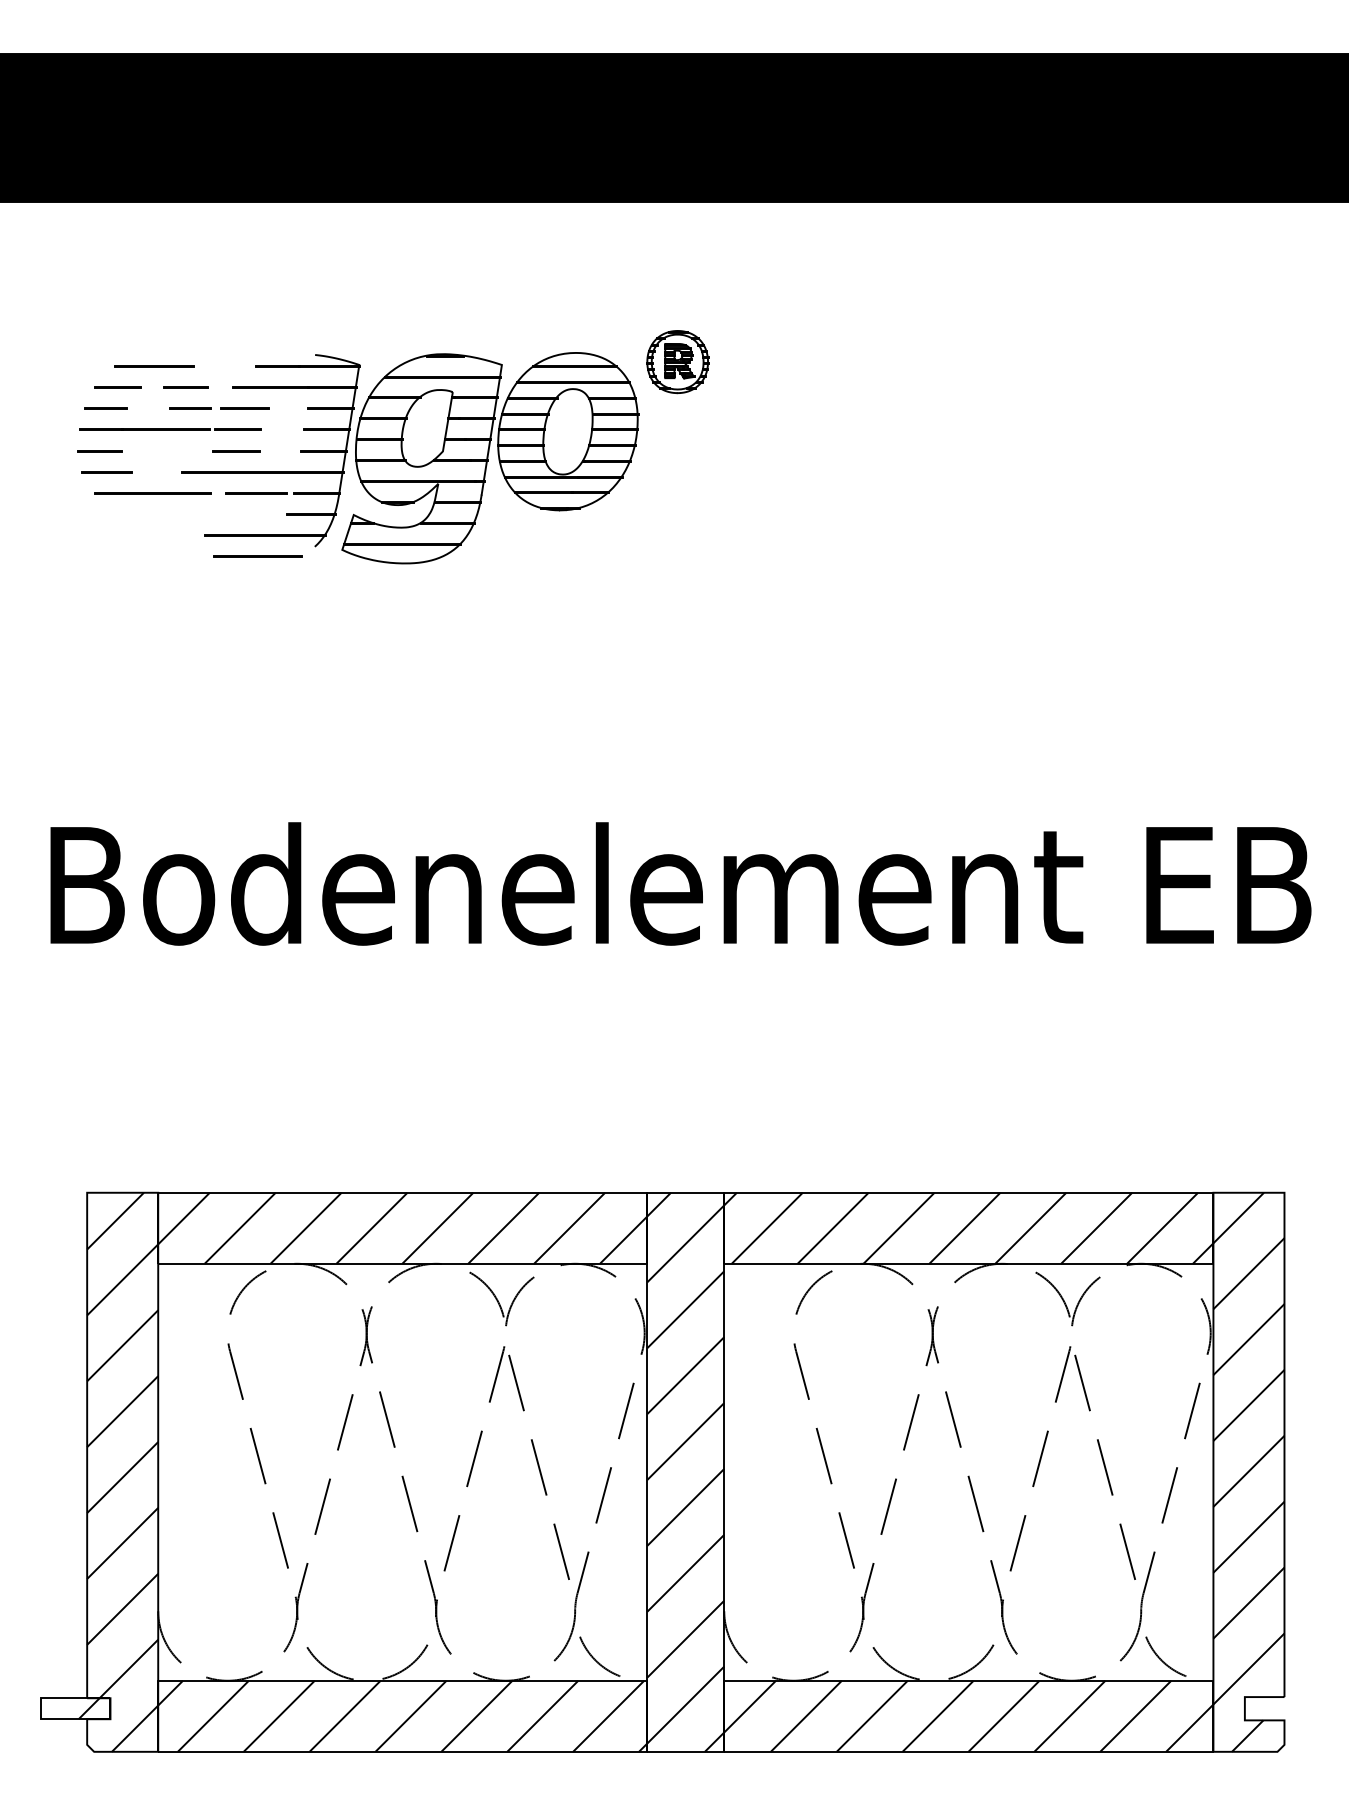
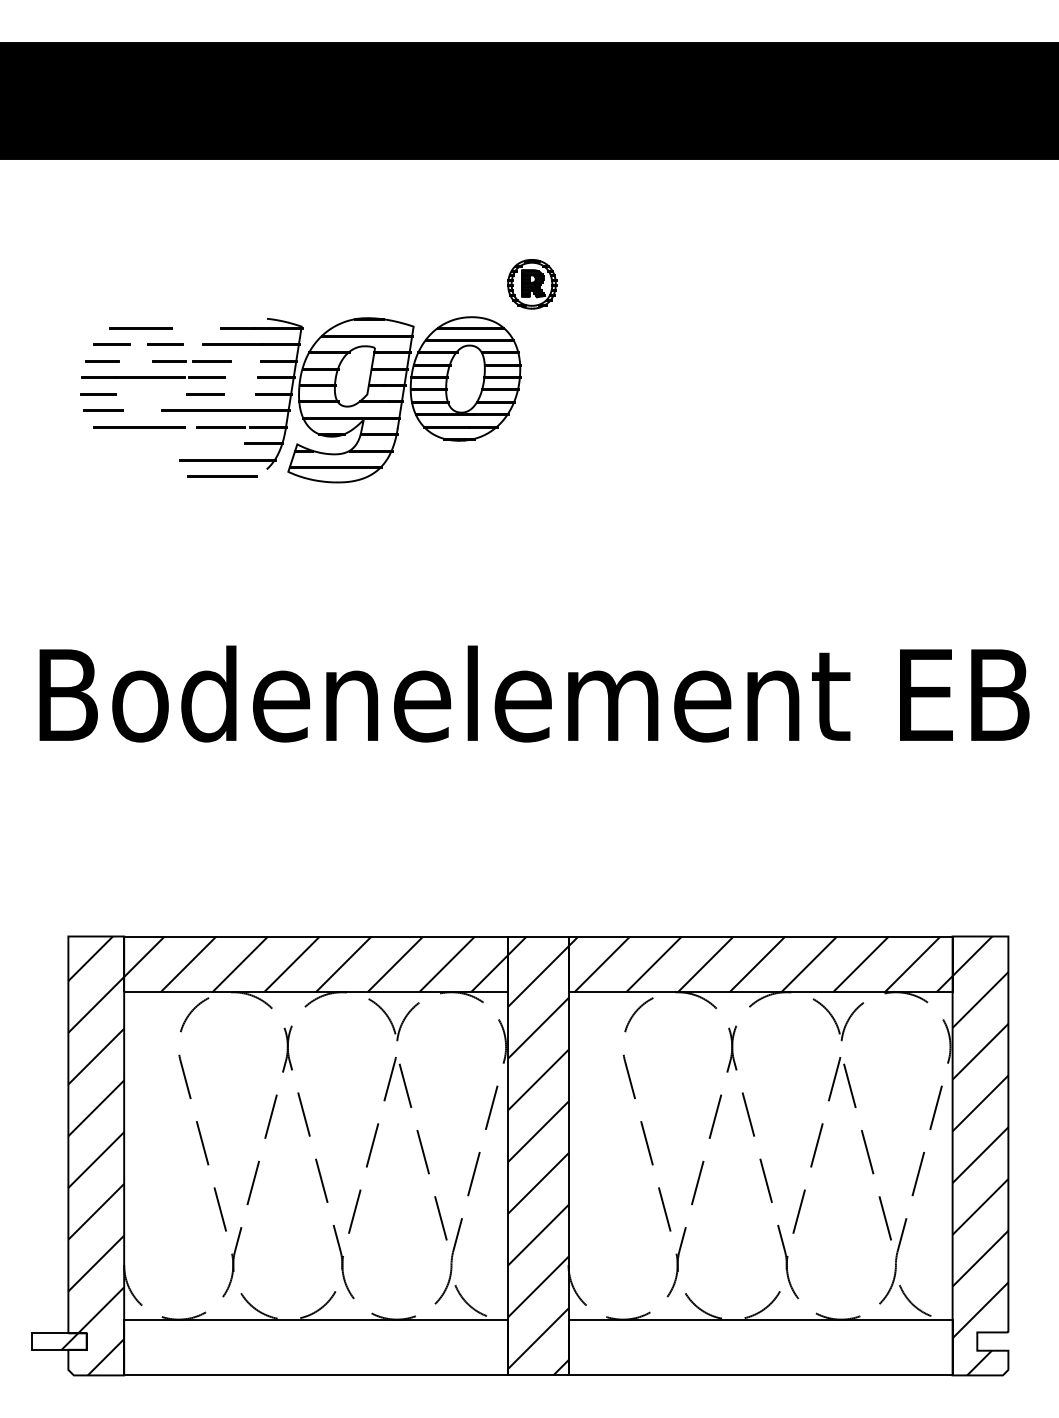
part: (358, 458) -> (301, 400), moved
hatch: (402, 1715) -> (315, 1346), removed
hatch: (968, 1715) -> (760, 1346), removed

